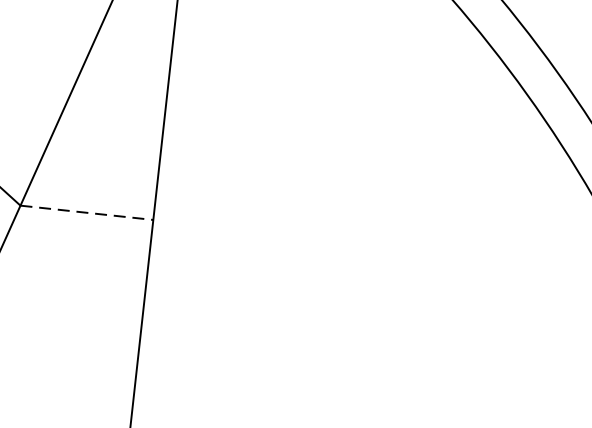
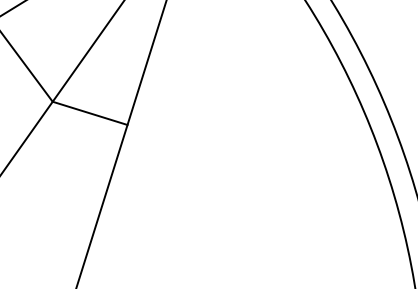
line: (87, 212) -> (90, 113), dashed -> solid

